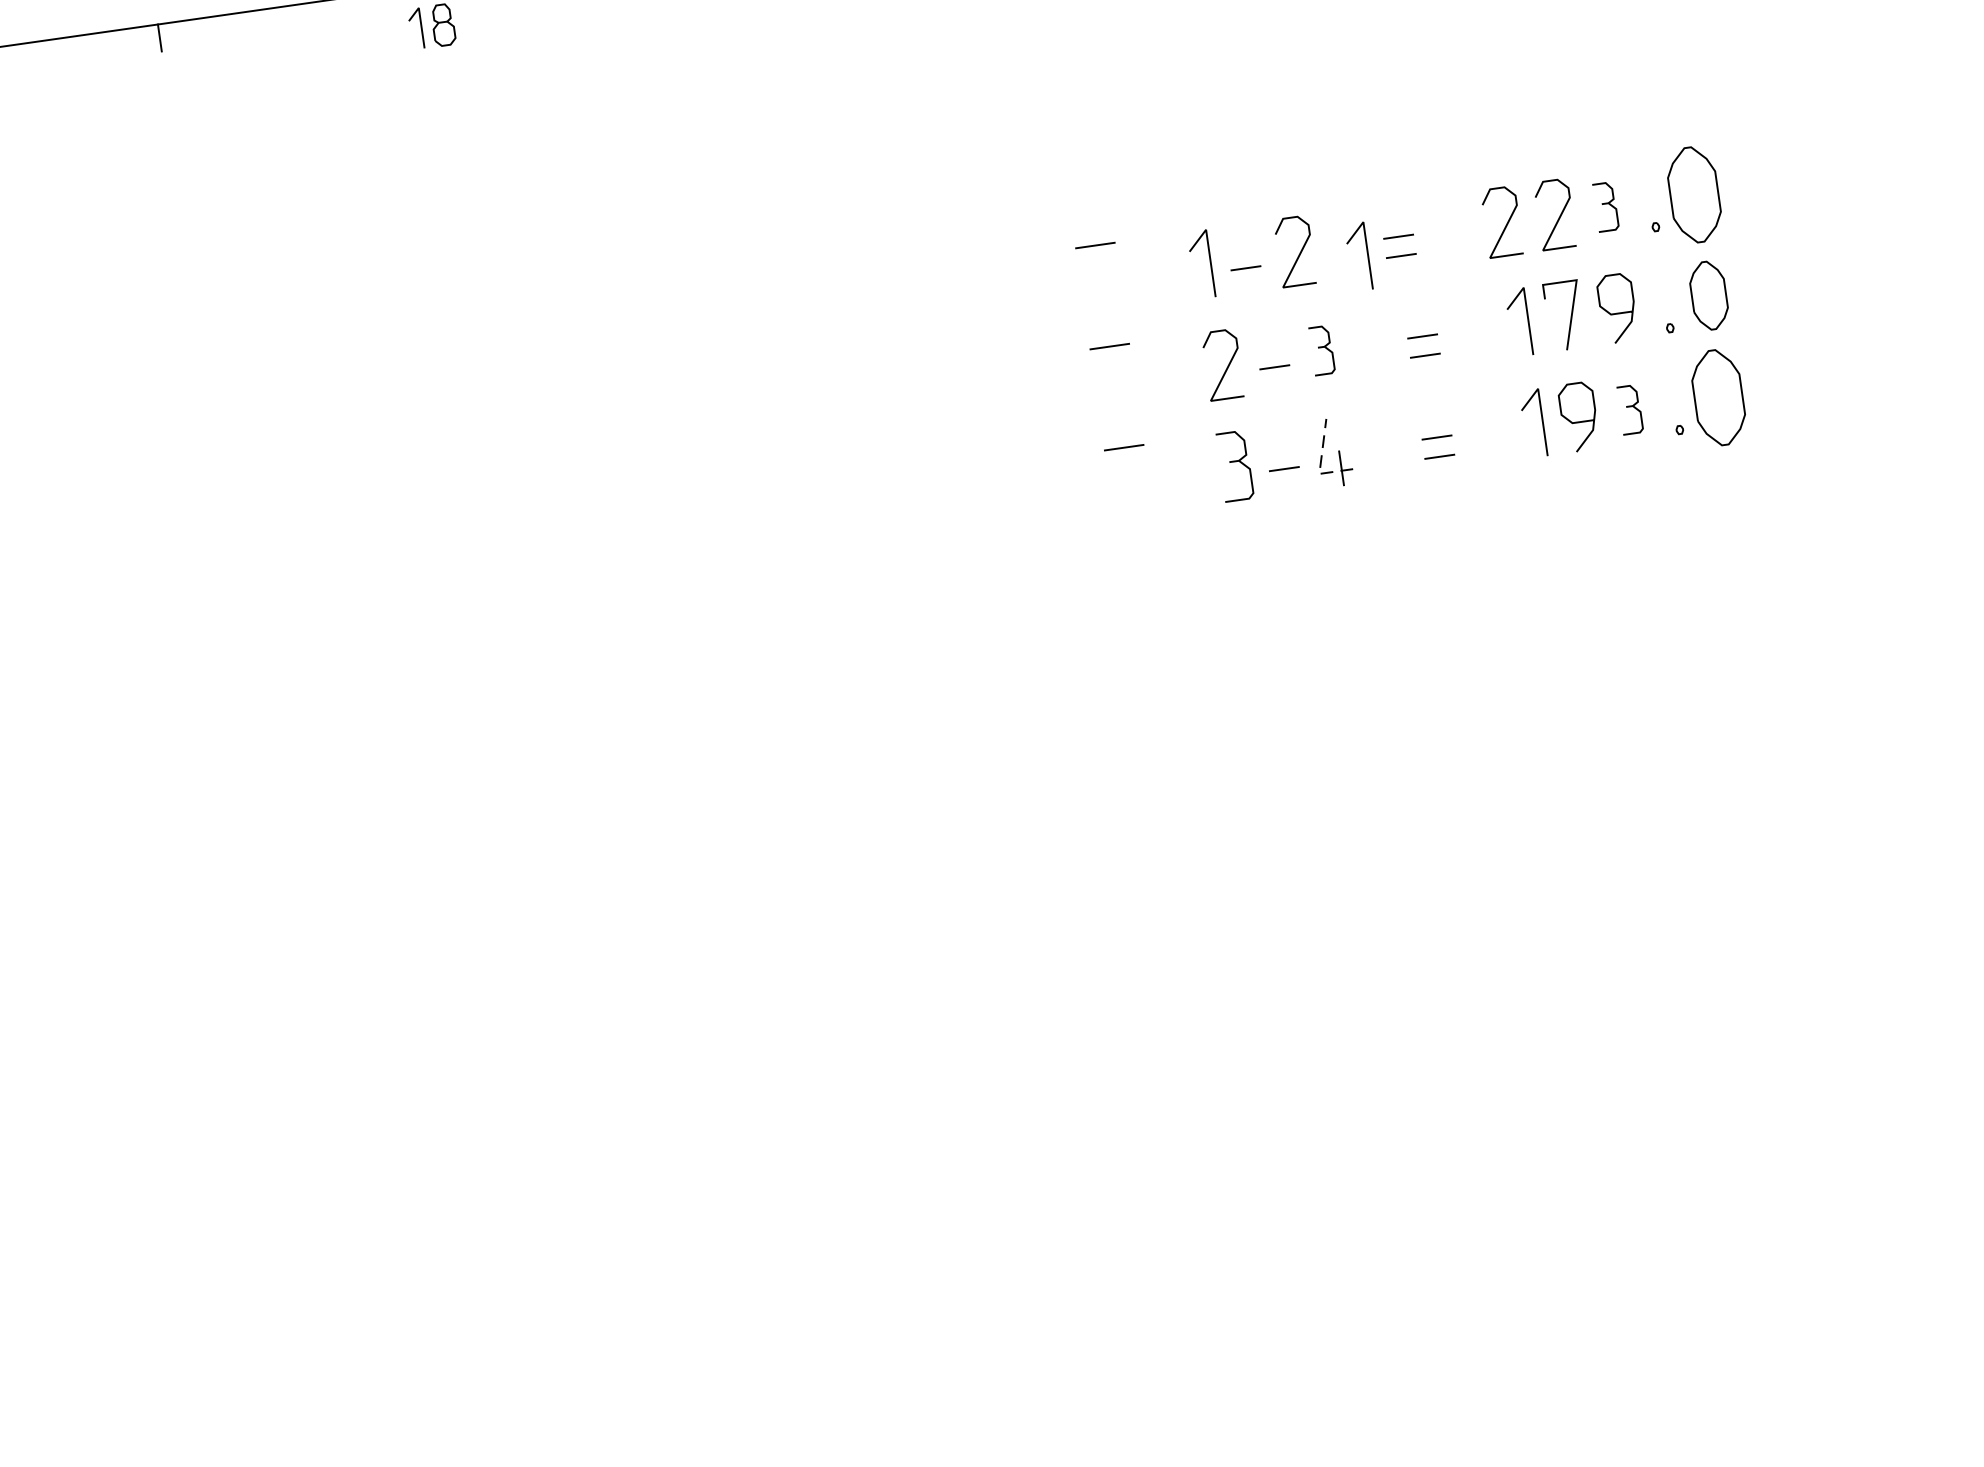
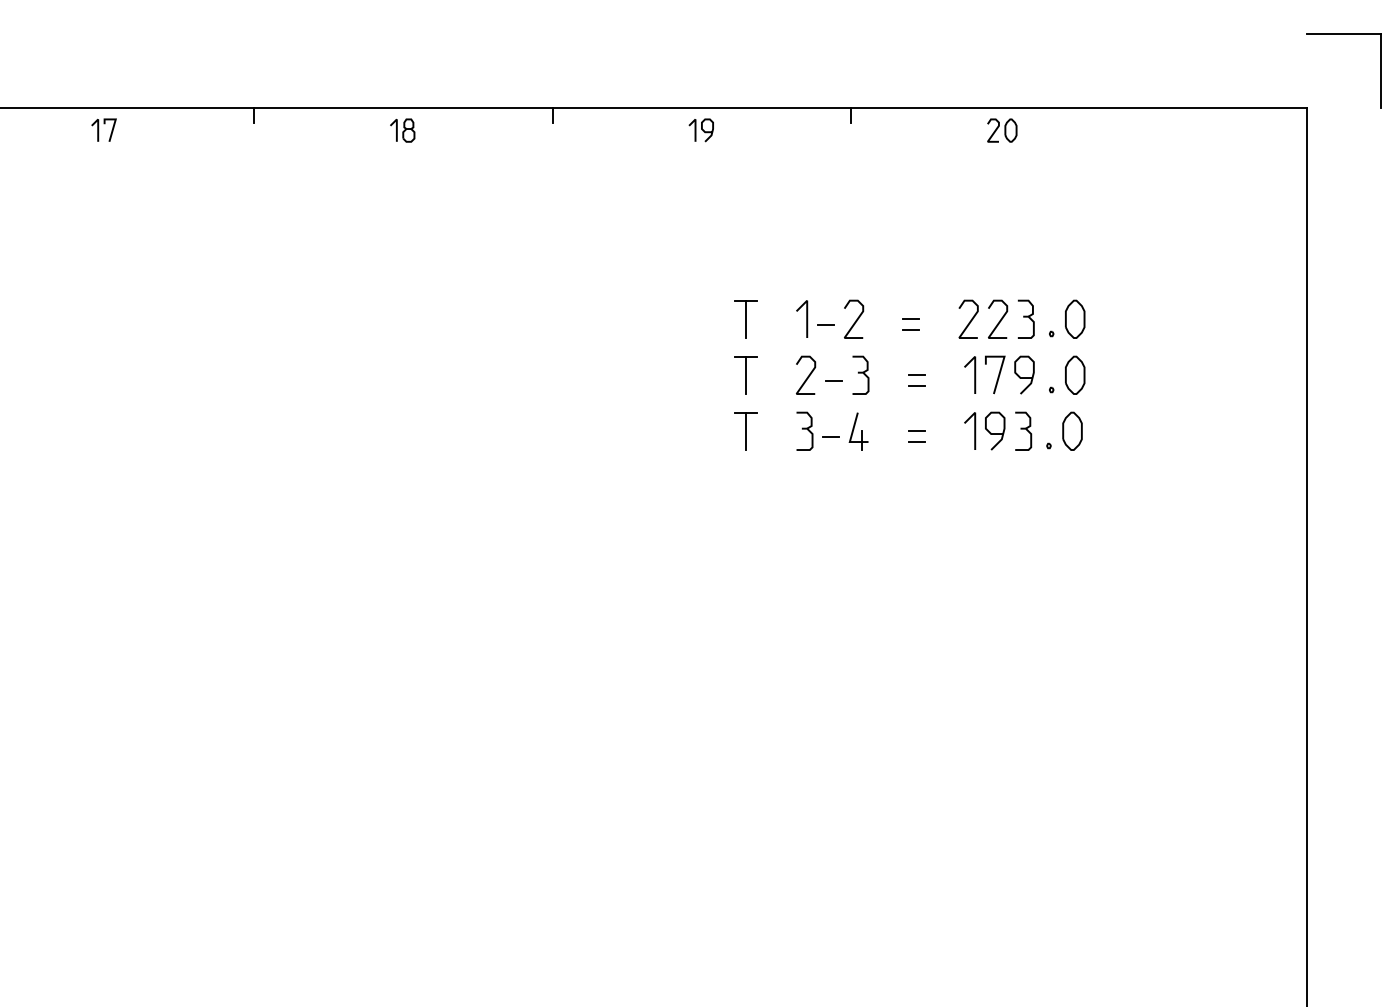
part: (1695, 193) -> (1075, 318), size x0.71
part: (1604, 205) -> (1025, 318), size x1.43
line: (1366, 254) -> (892, 326), removed
line: (1099, 279) -> (745, 319), added
part: (1321, 349) -> (860, 374), size x1.43
line: (1113, 380) -> (745, 375), added
part: (1718, 395) -> (1072, 430), size x0.71
part: (1629, 408) -> (1023, 430), size x1.43
line: (1320, 463) -> (851, 436), dashed -> solid
line: (1128, 481) -> (745, 431), added

